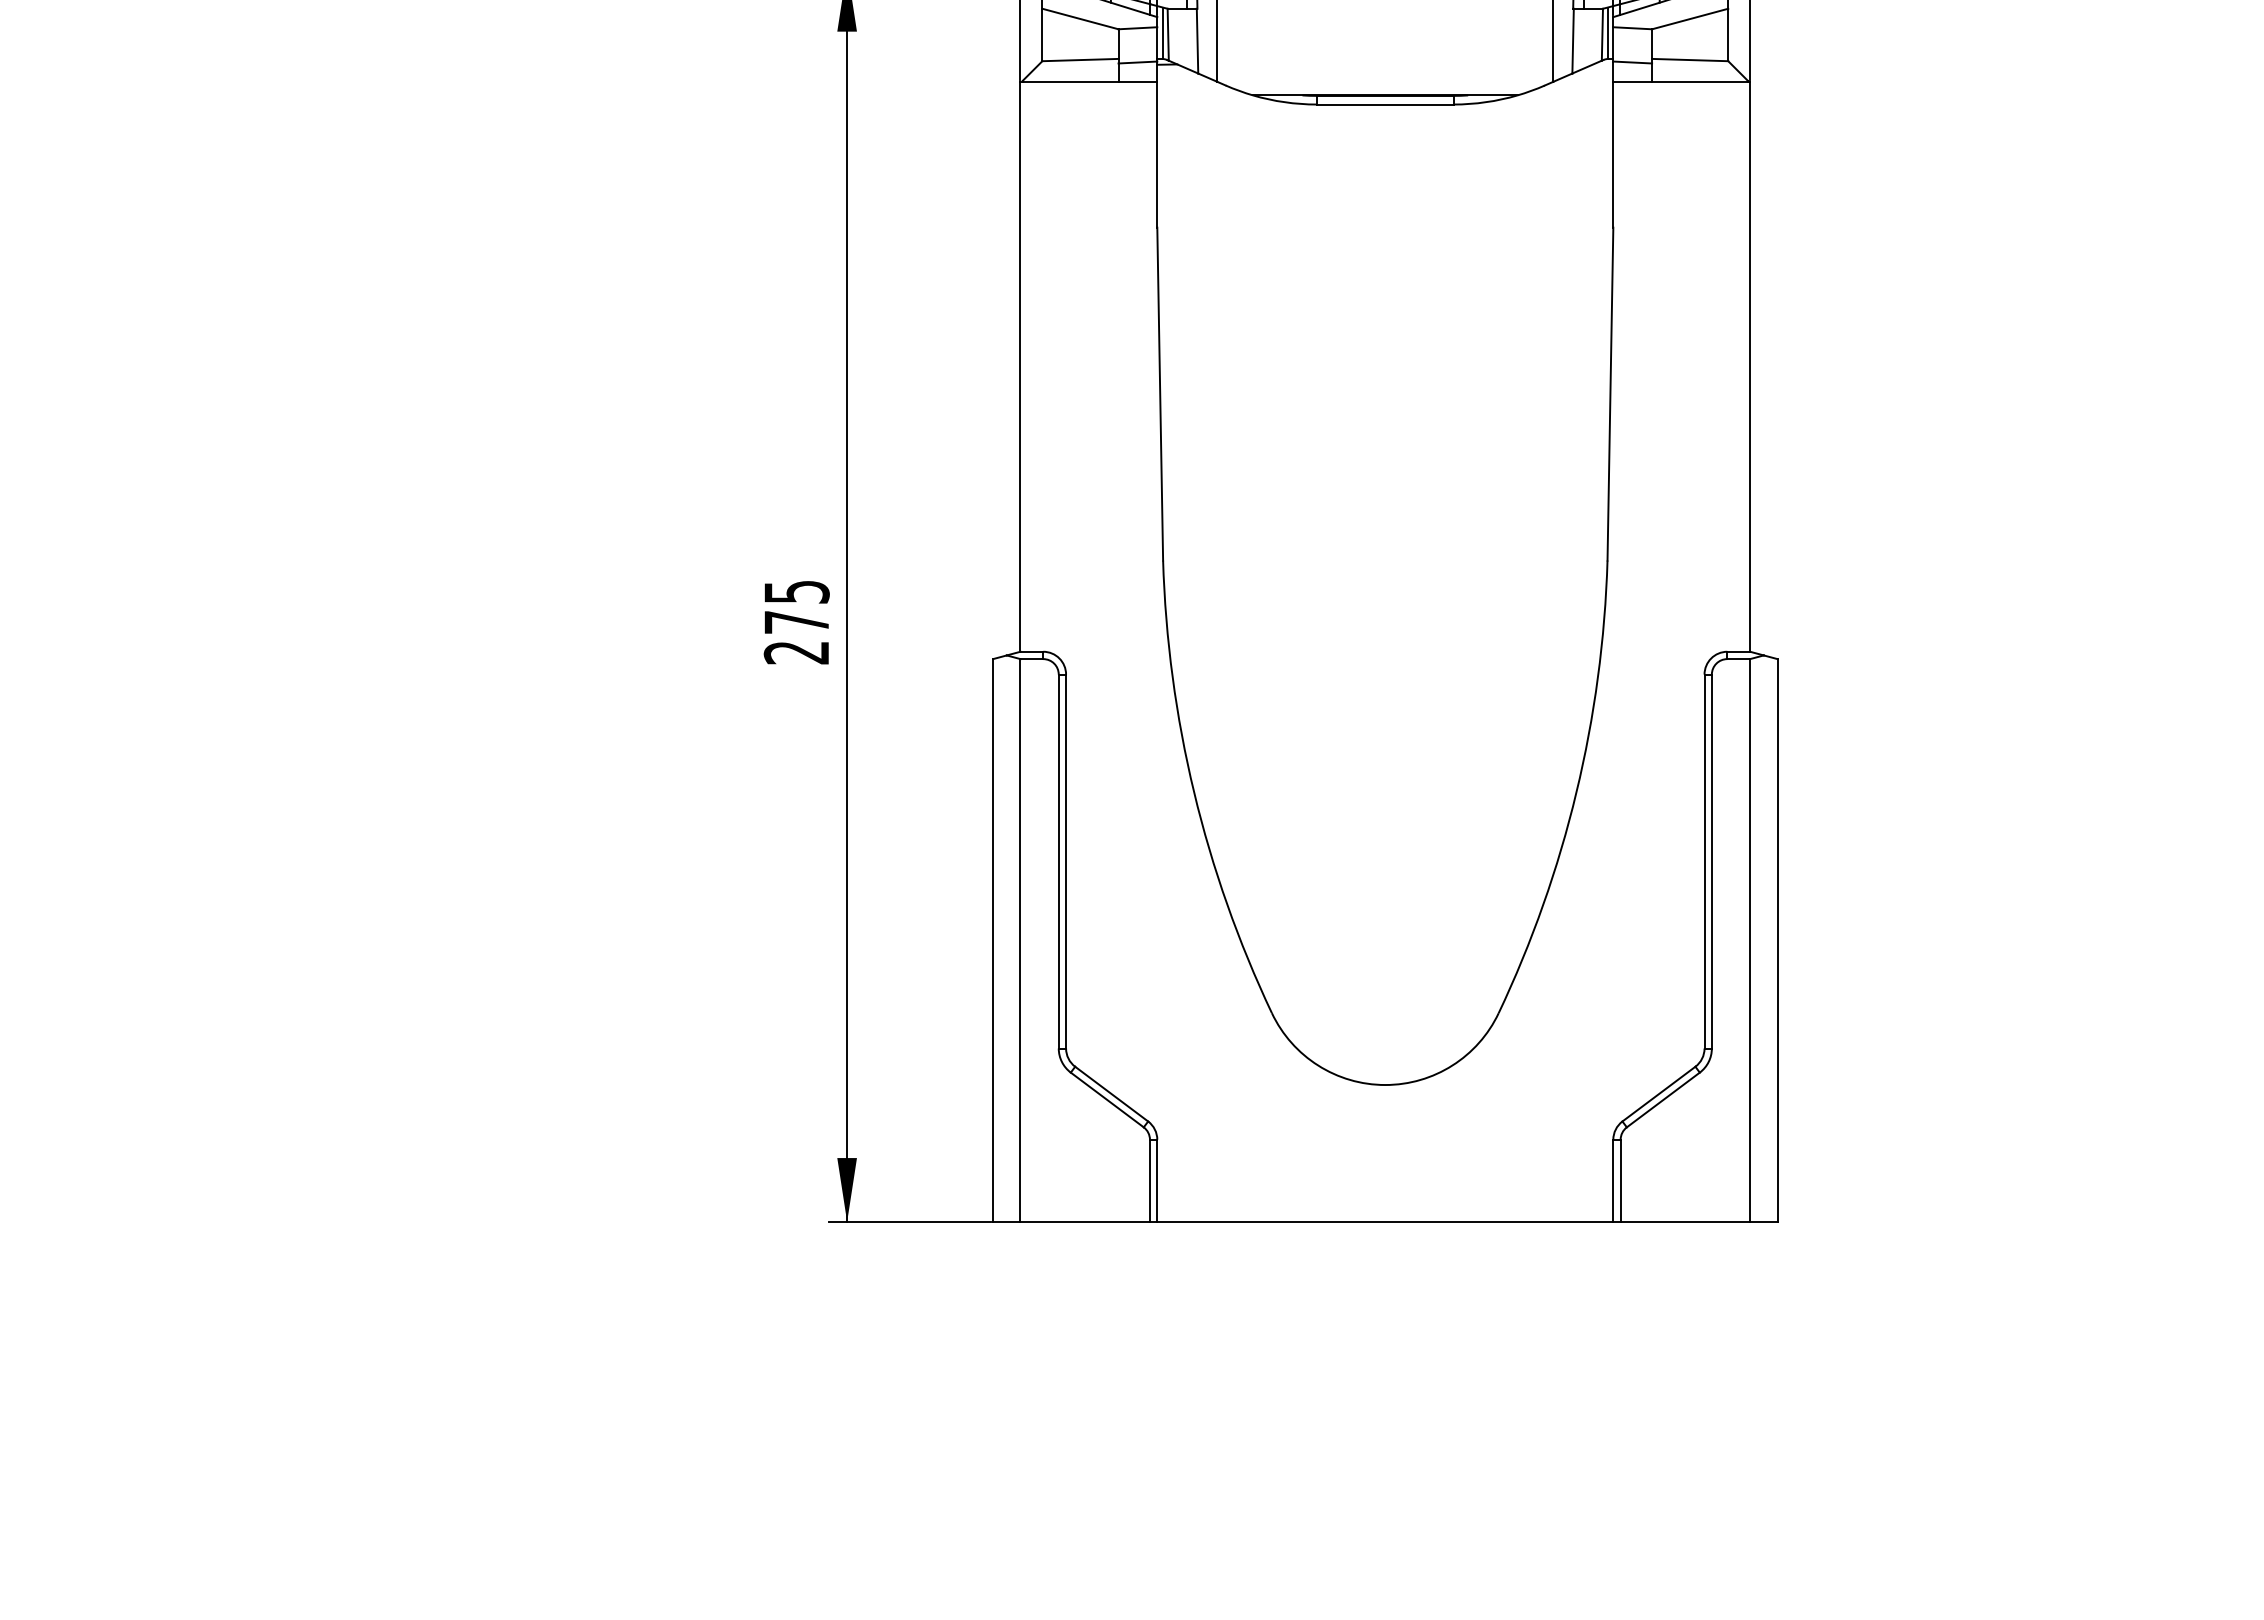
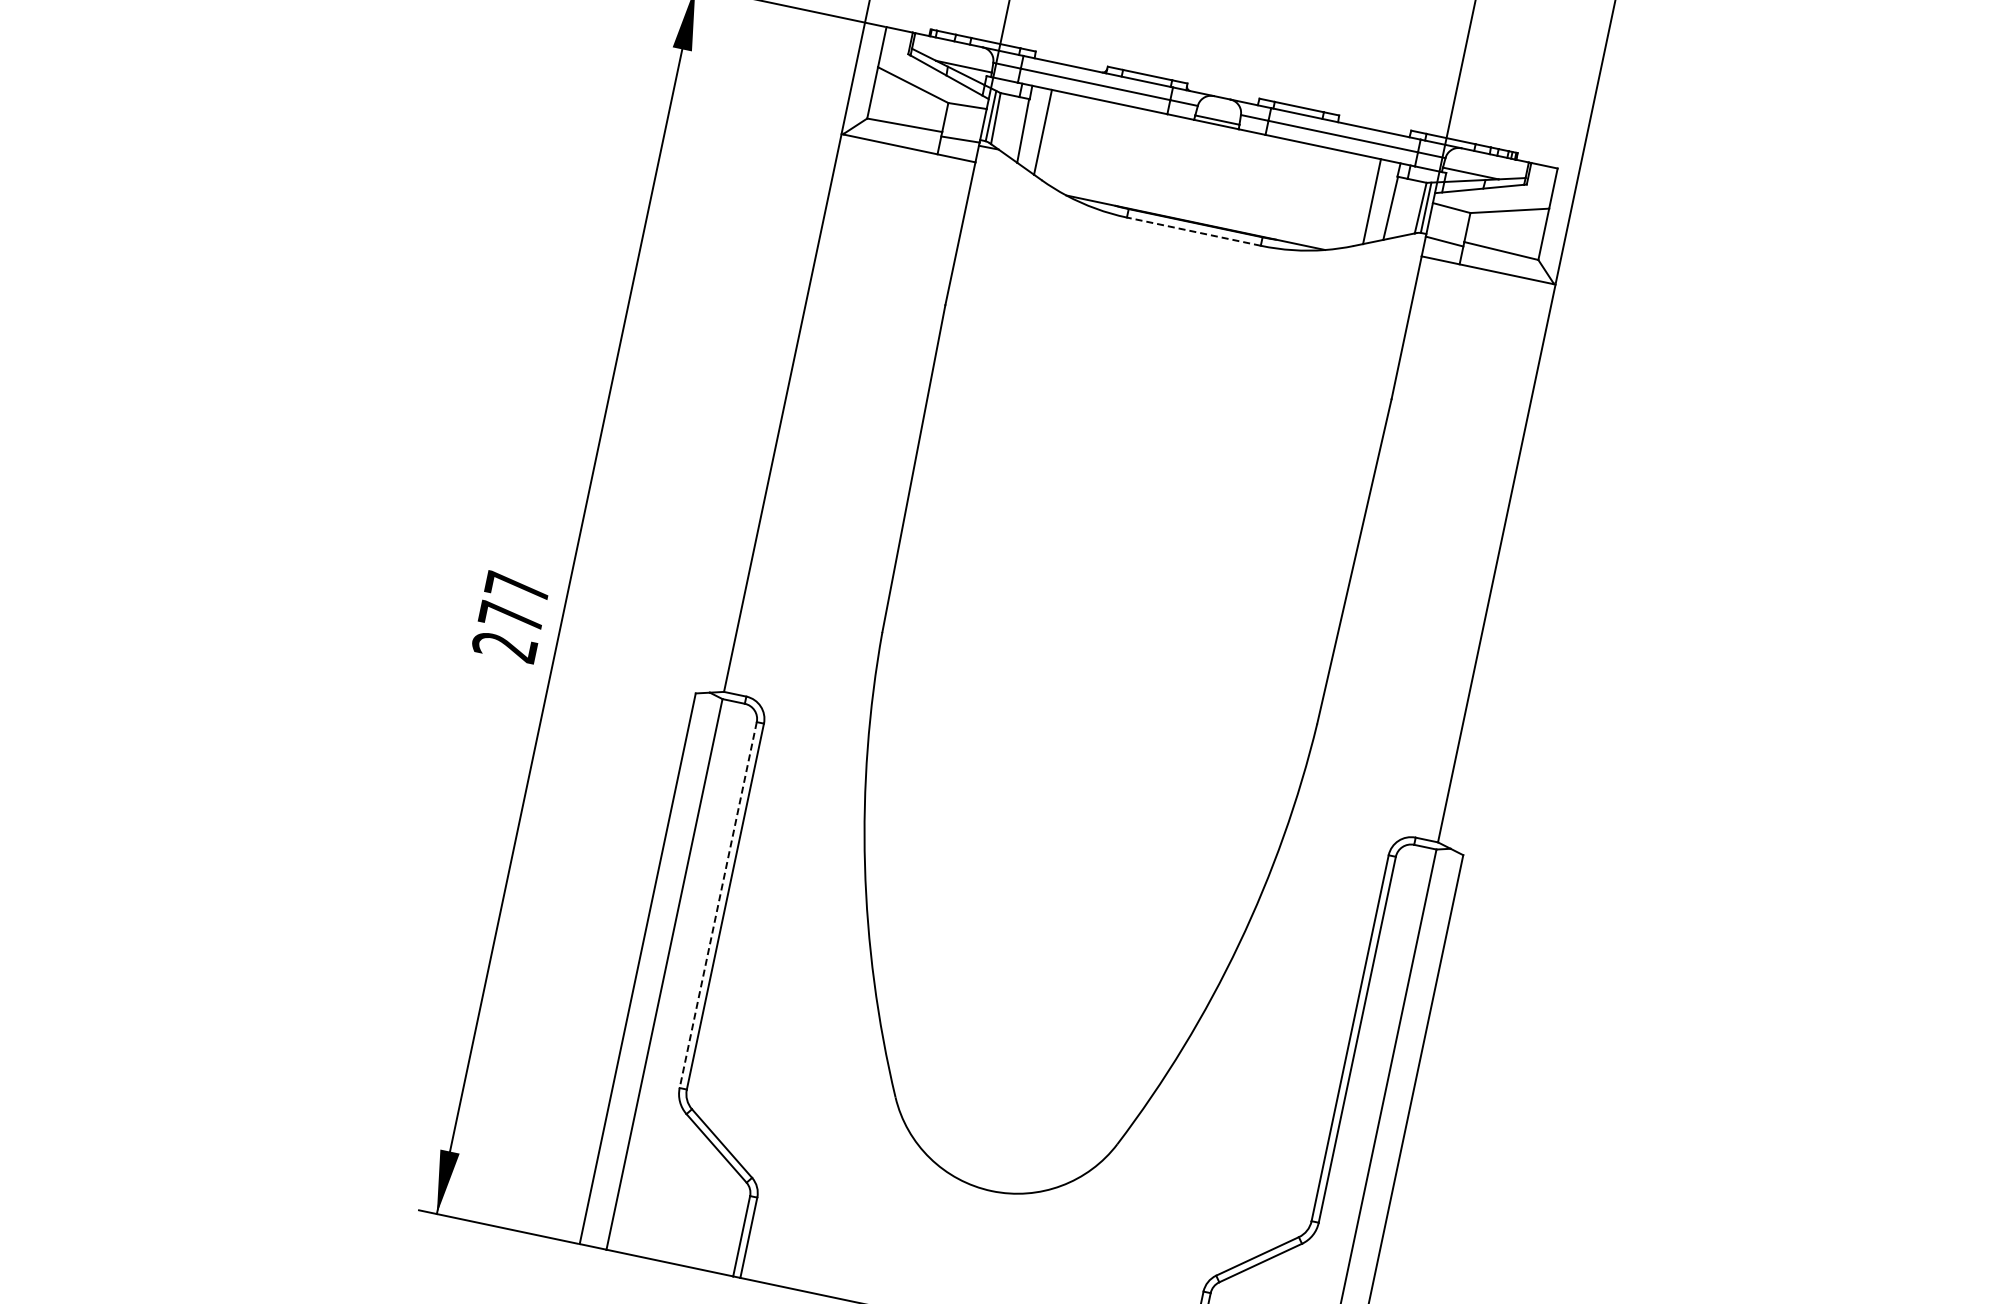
line: (1384, 104) -> (1193, 231), solid -> dashed
text: (796, 592) -> (517, 587), 275 -> 277
line: (1058, 861) -> (718, 904), solid -> dashed

